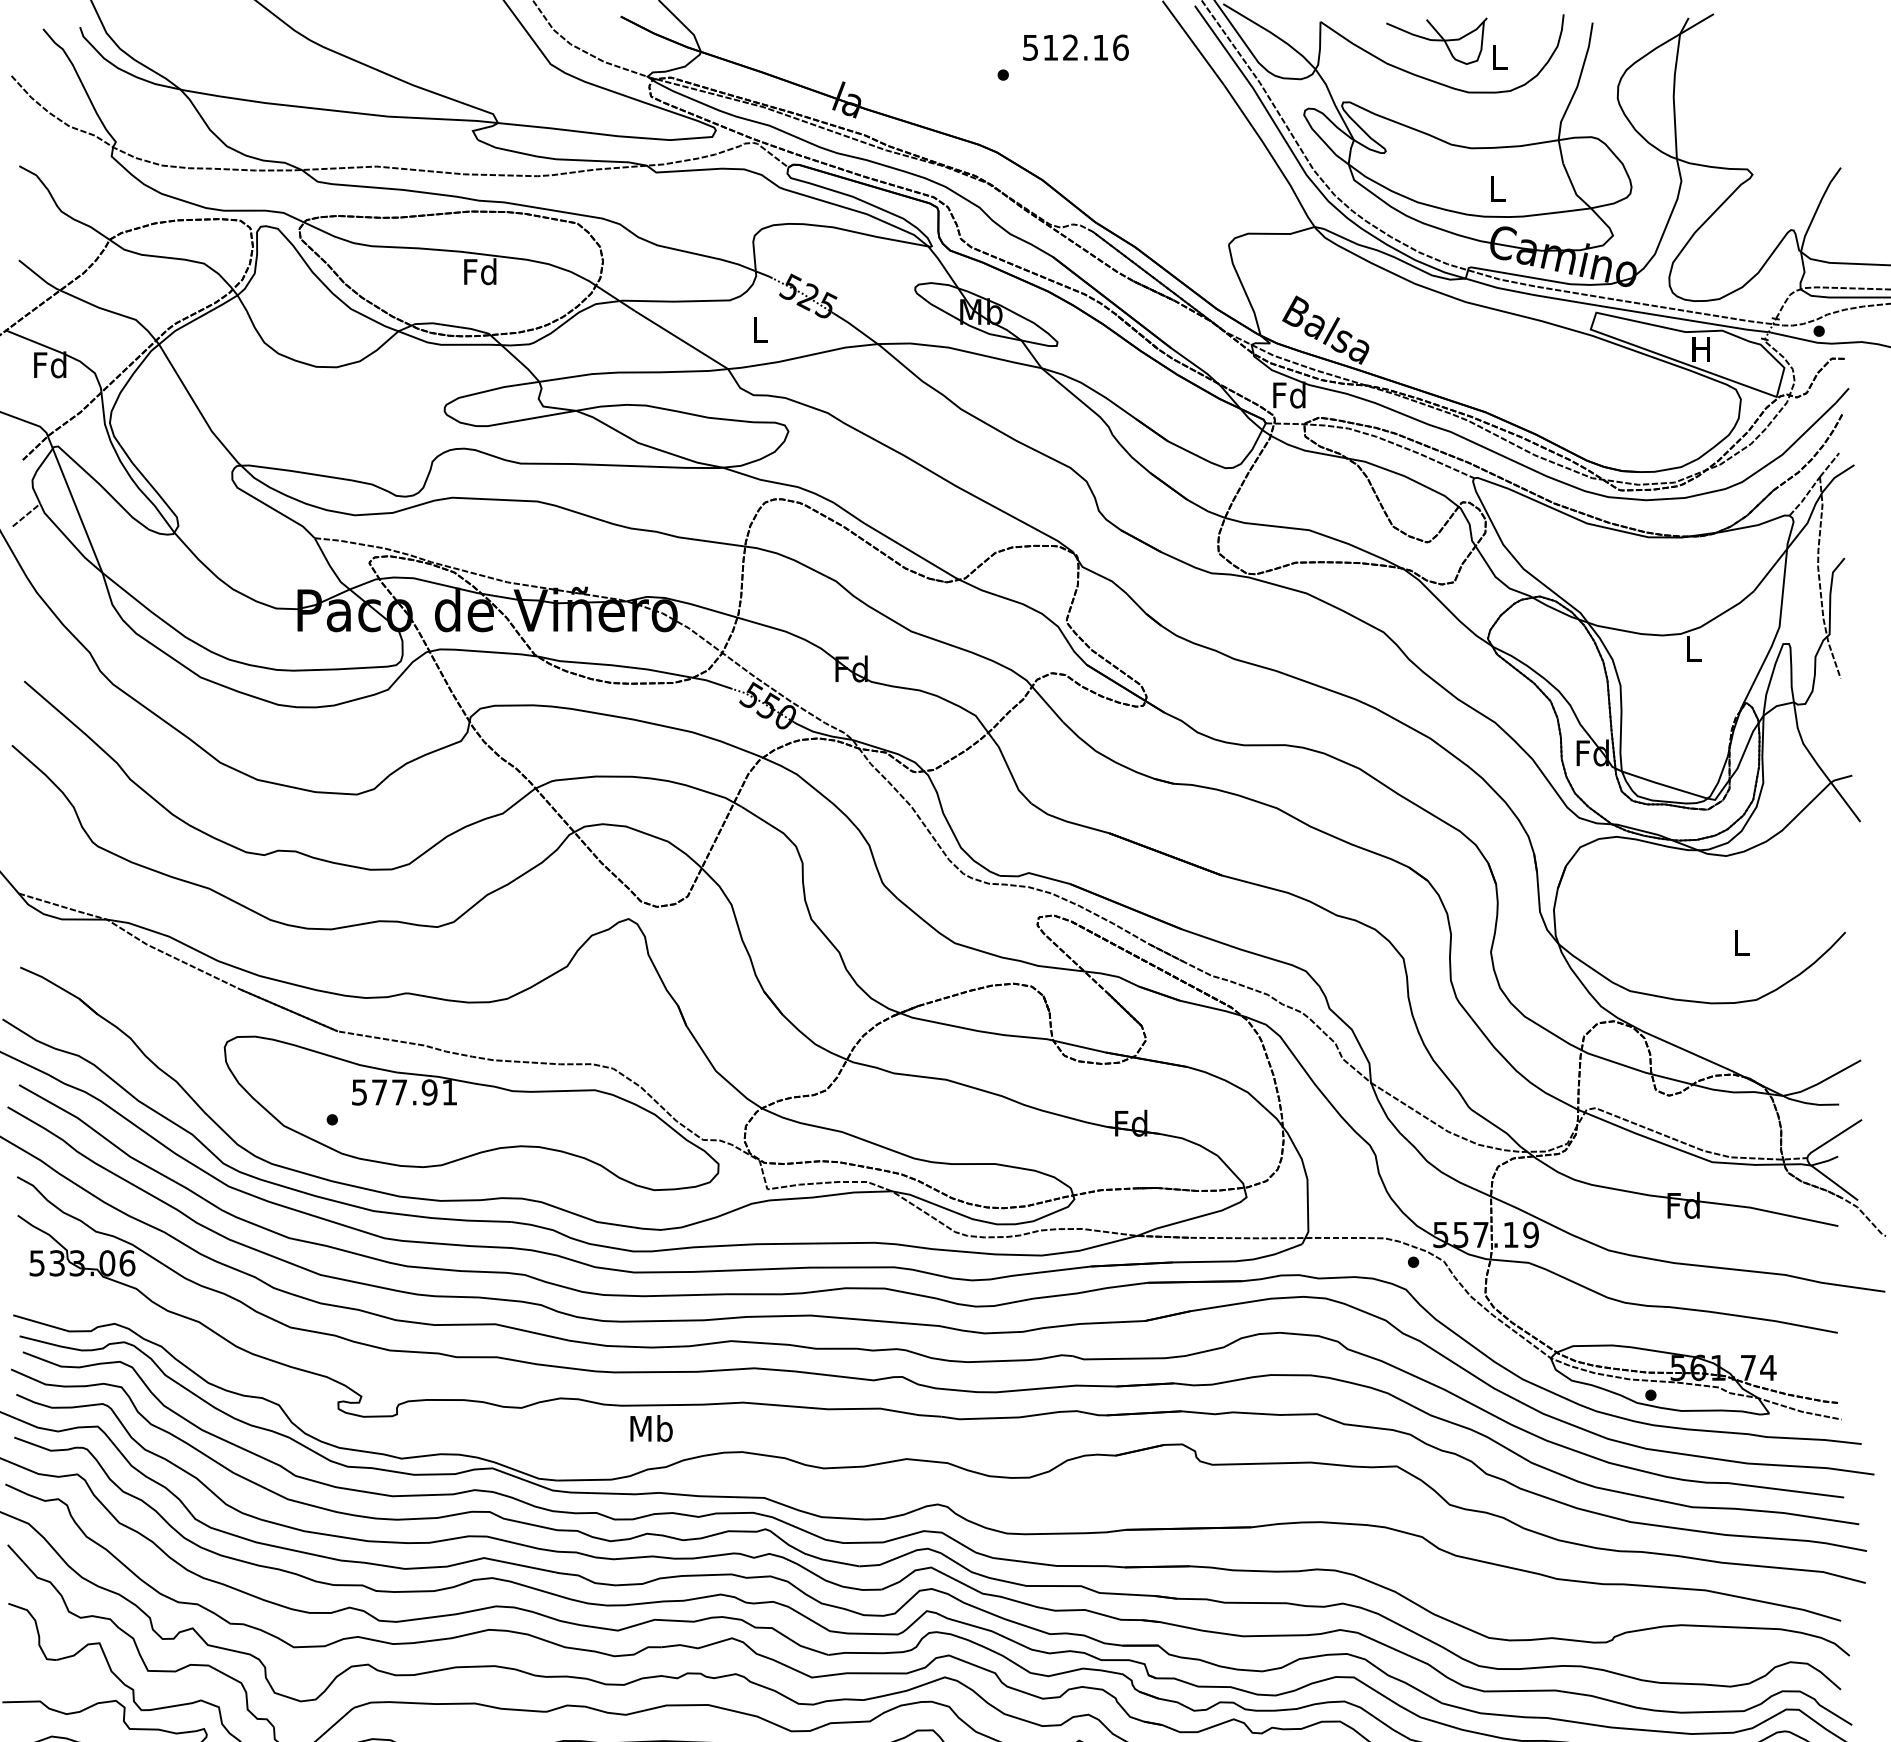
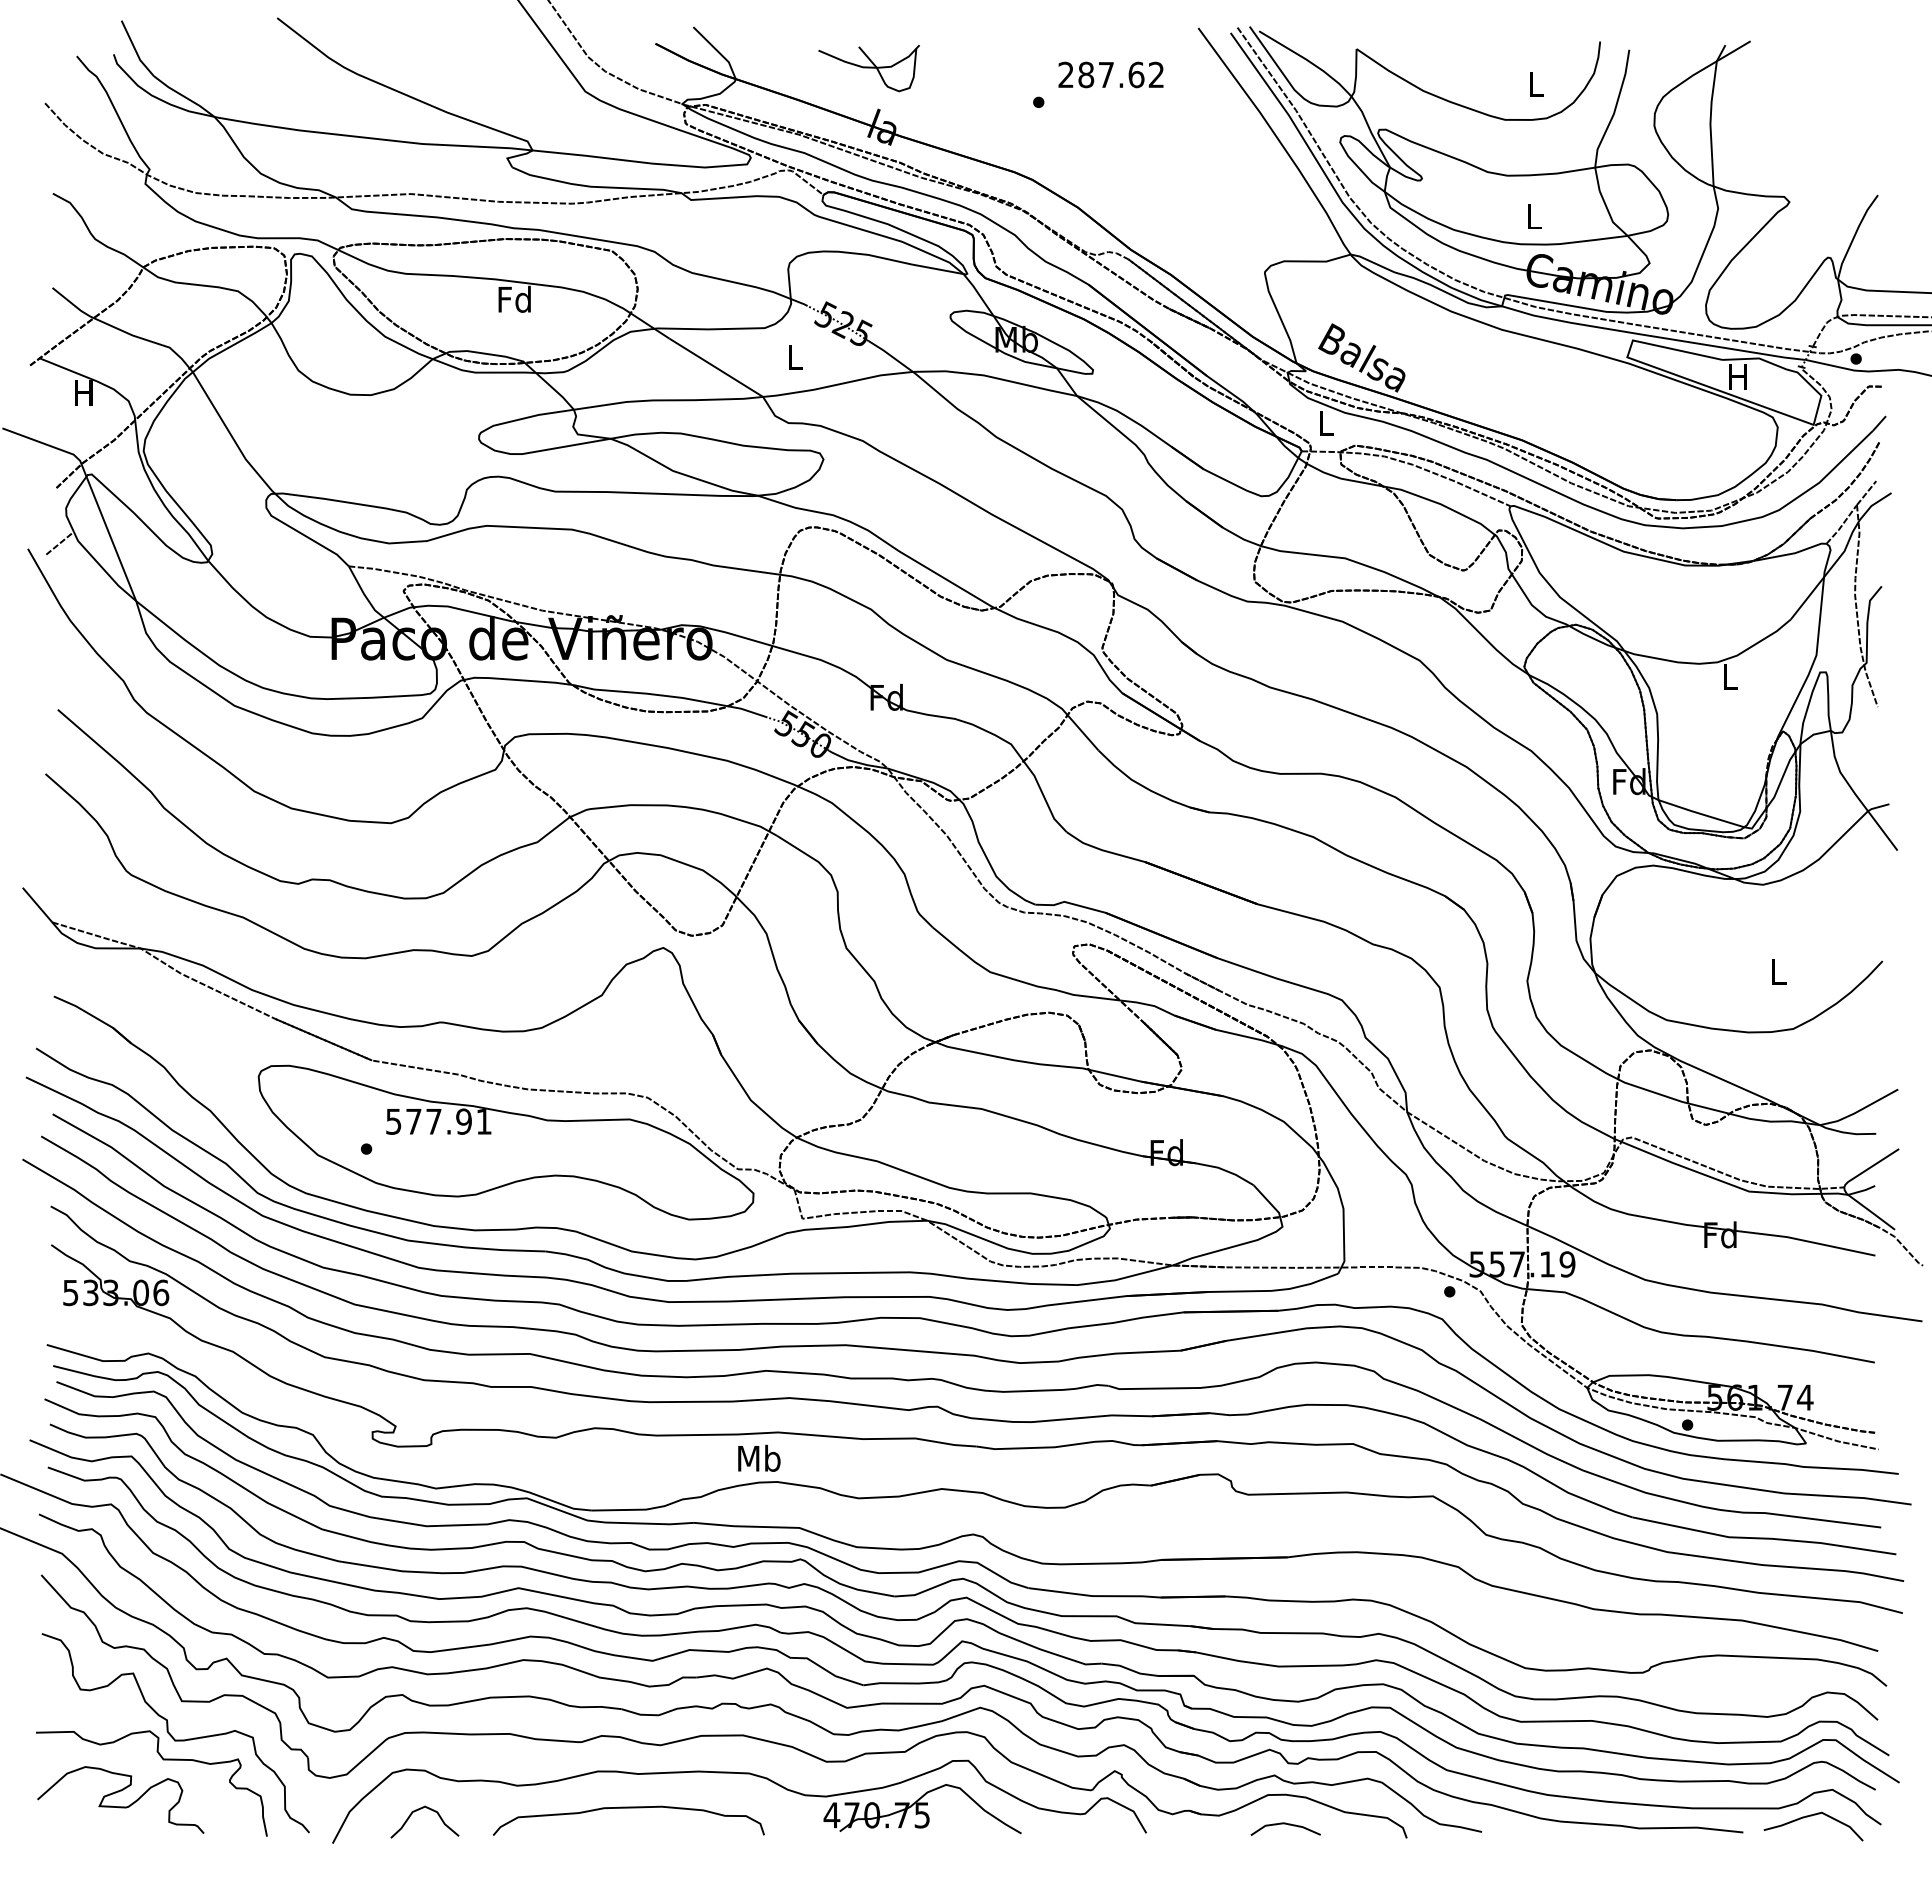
part: (1436, 41) -> (868, 68), moved
text: (1075, 47) -> (1111, 74), 512.16 -> 287.62
text: (49, 364) -> (83, 392), Fd -> H
text: (1289, 394) -> (1325, 422), Fd -> L
text: (651, 1427) -> (759, 1457), moved

